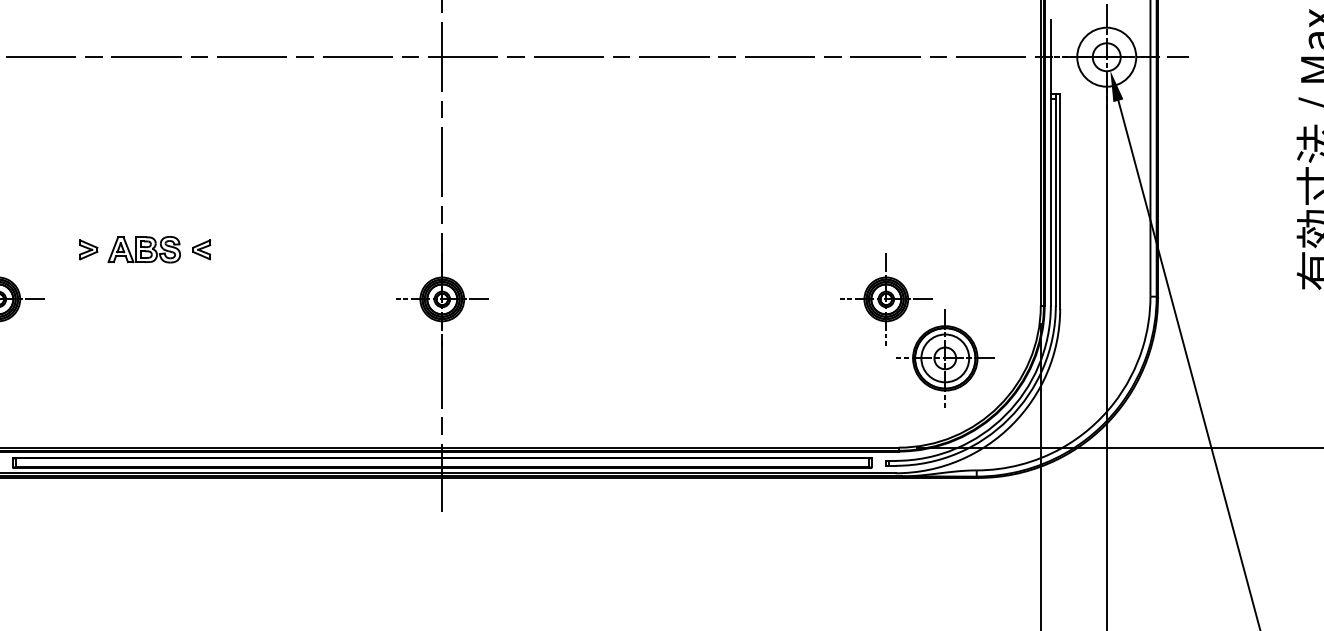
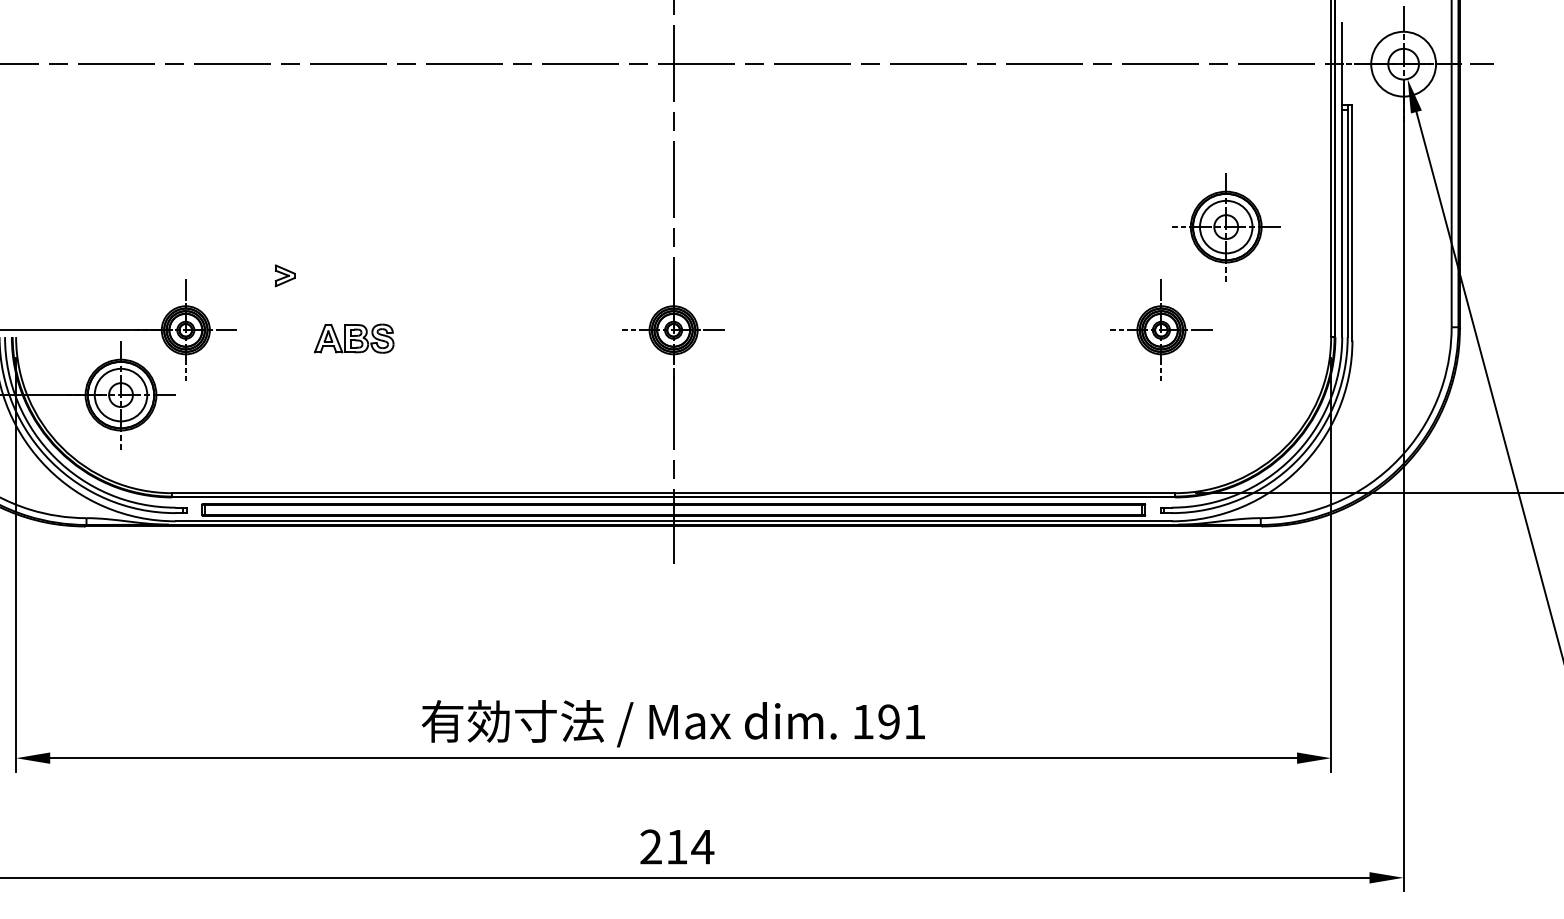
part: (143, 249) -> (353, 338), moved
part: (200, 249) -> (408, 275), removed
part: (945, 358) -> (1226, 227), moved

